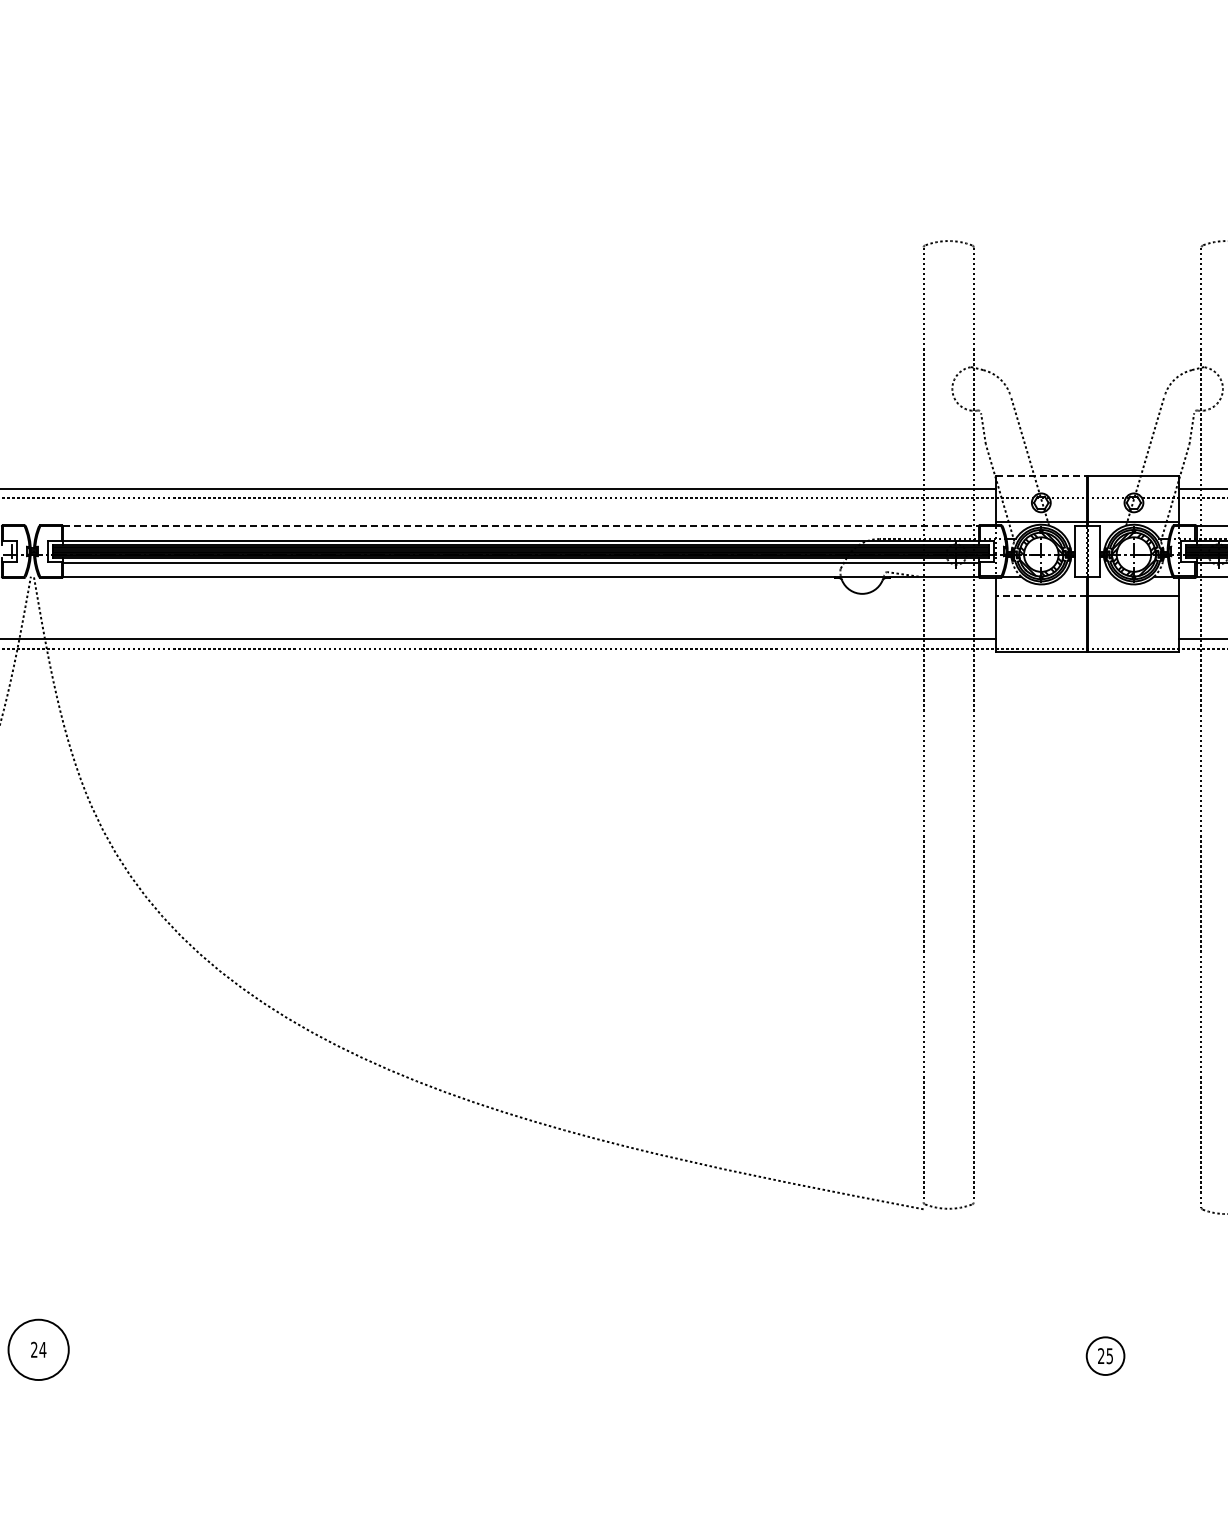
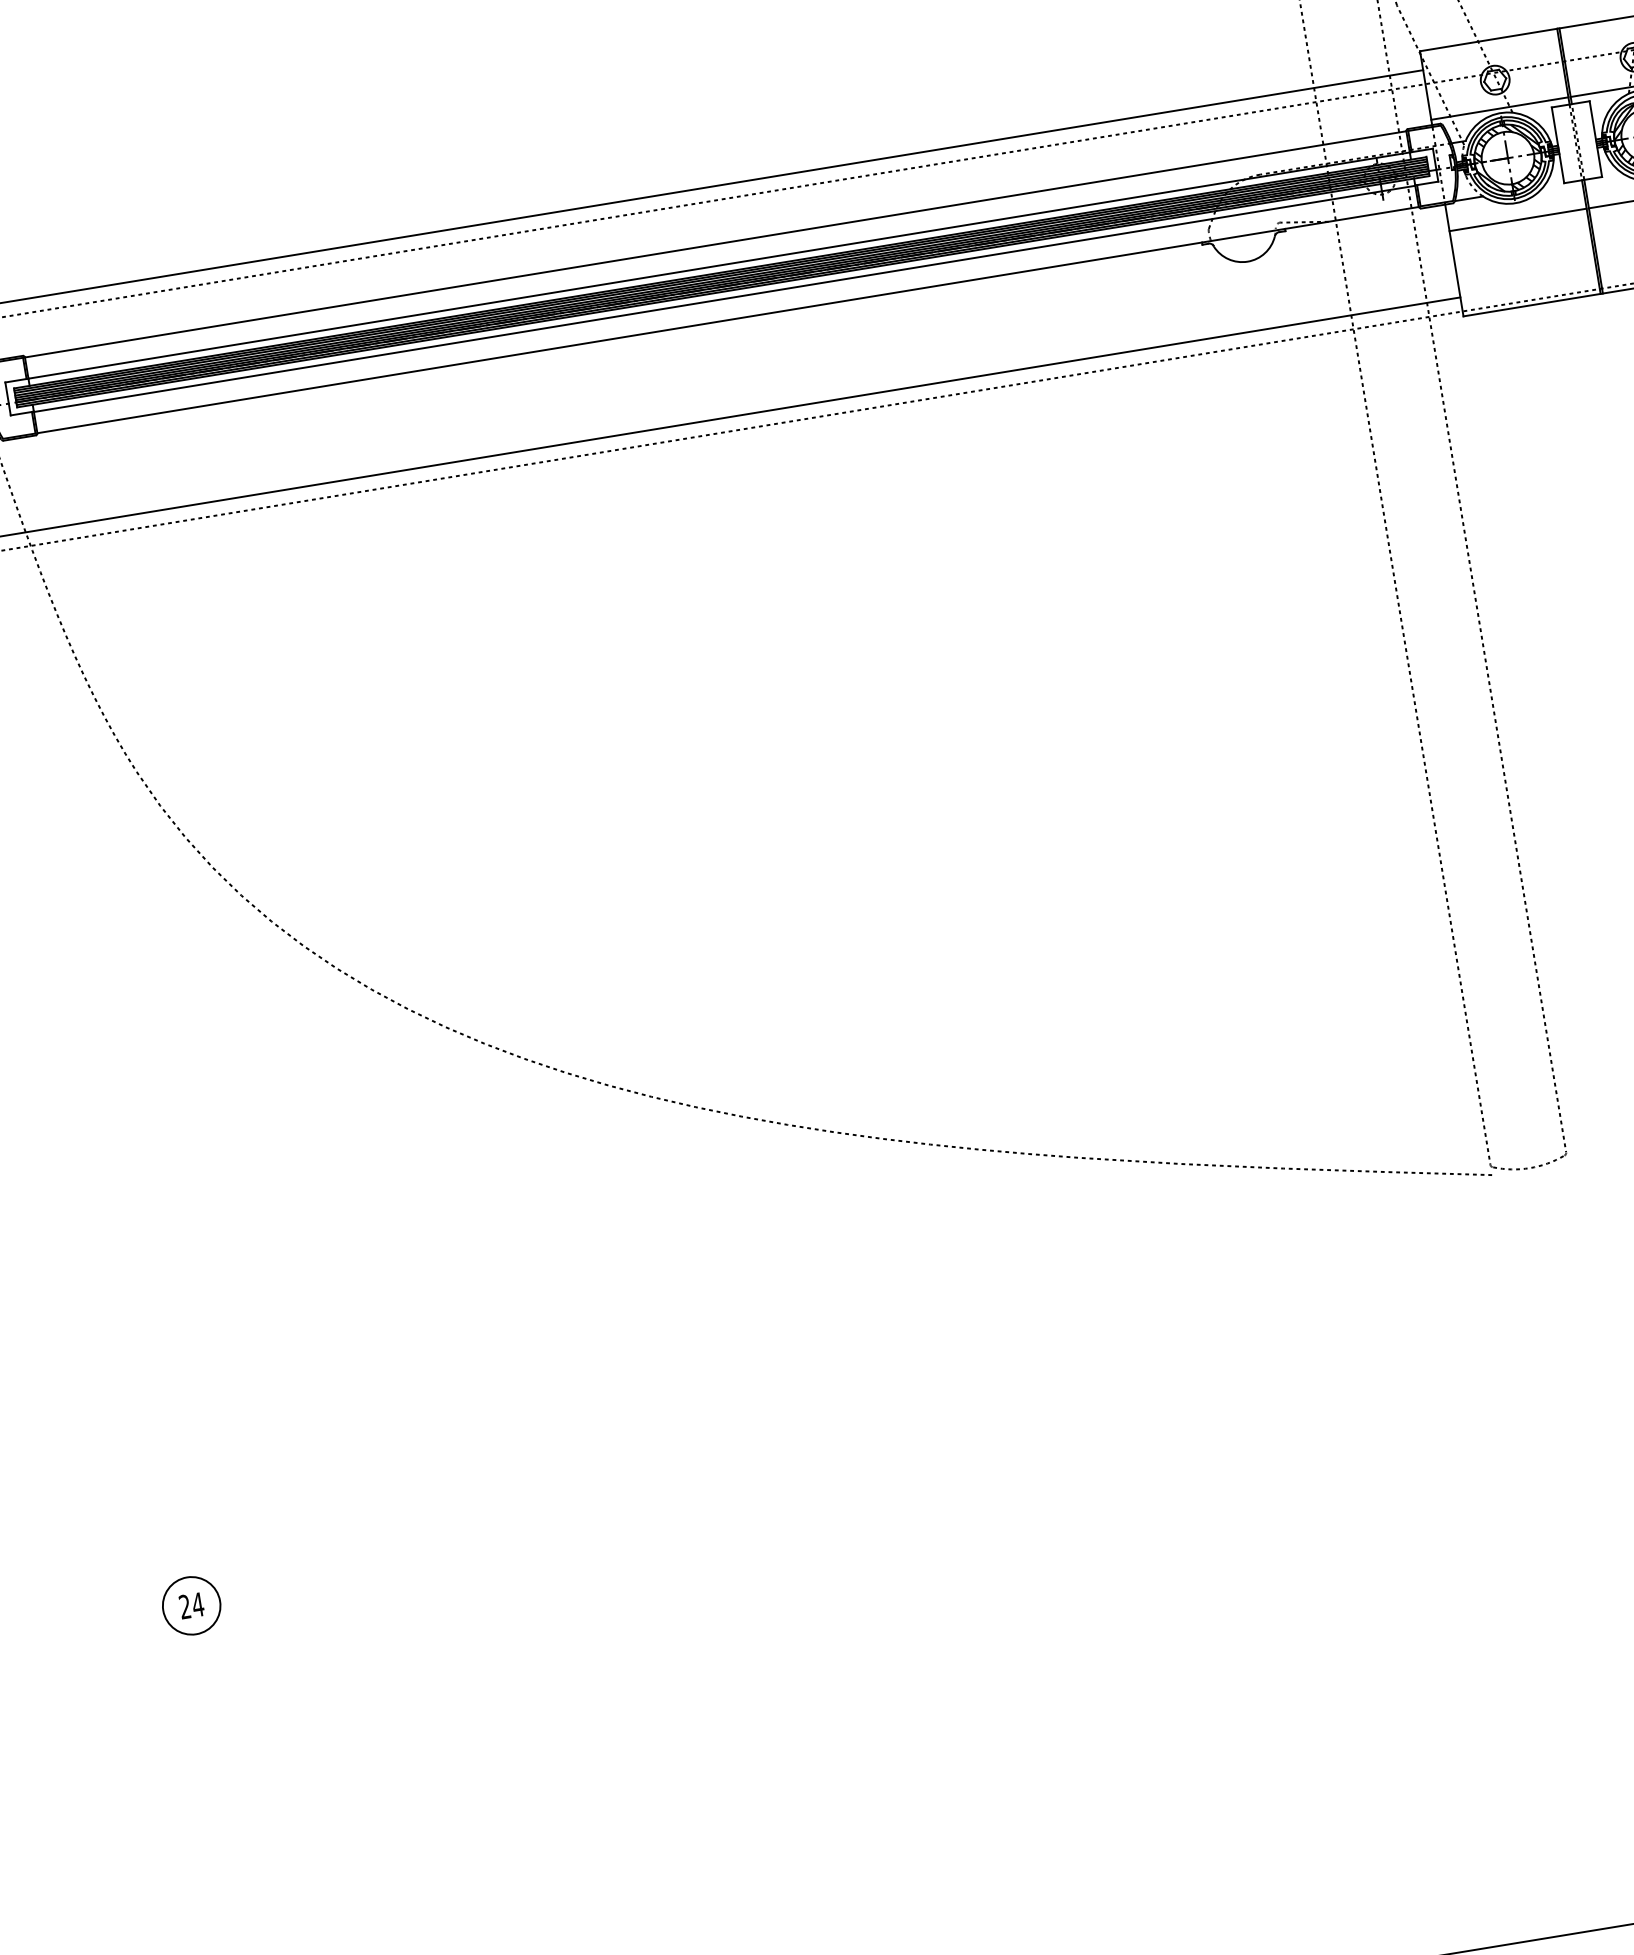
line: (1041, 476) -> (1488, 40), dashed -> solid
line: (520, 526) -> (715, 244), dashed -> solid
line: (1040, 595) -> (1516, 220), dashed -> solid
circle: (38, 1349) -> (191, 1605), size x0.62

